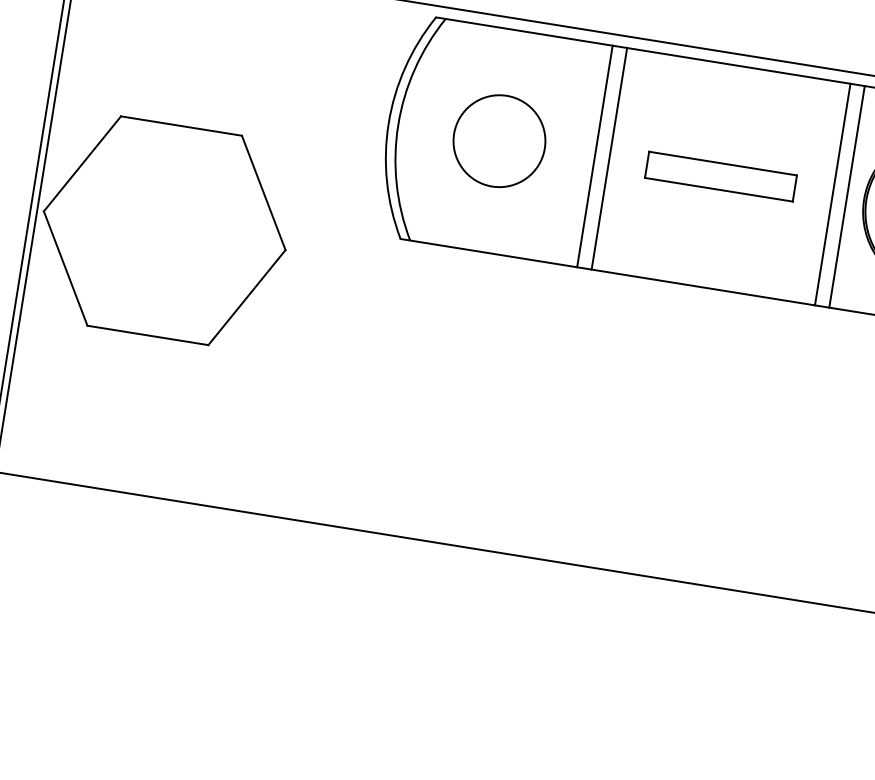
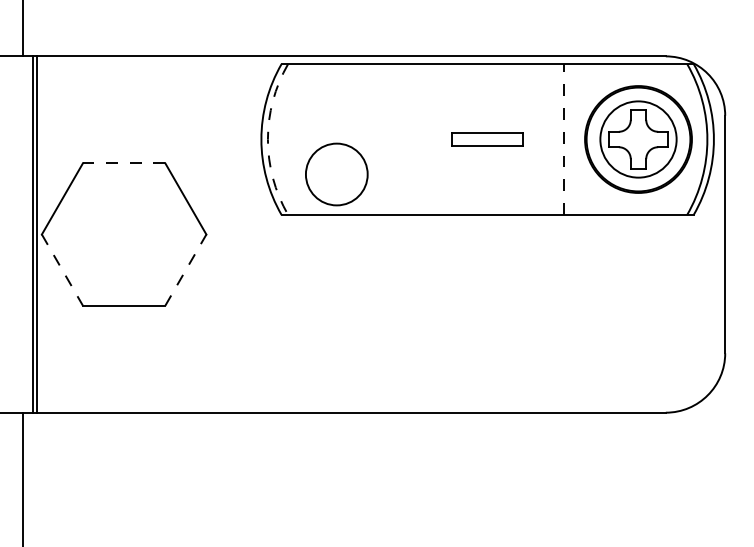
arc: (397, 124) -> (267, 139), solid -> dashed
line: (180, 126) -> (123, 163), solid -> dashed
circle: (499, 141) -> (336, 174), moved
line: (594, 156) -> (401, 139), removed
line: (609, 158) -> (411, 139), removed
part: (720, 176) -> (487, 139), size x0.7
line: (832, 194) -> (563, 139), solid -> dashed
line: (847, 196) -> (573, 139), removed
line: (65, 269) -> (62, 270), solid -> dashed
line: (248, 296) -> (186, 269), solid -> dashed

